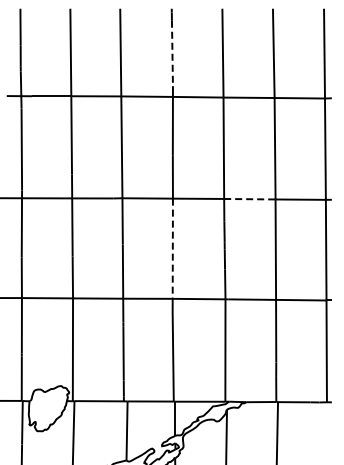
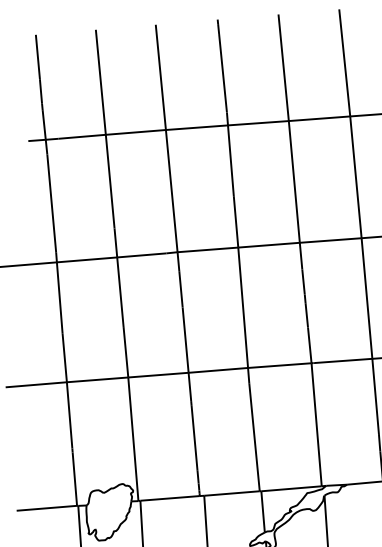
line: (172, 53) -> (223, 73), dashed -> solid
line: (249, 199) -> (330, 240), dashed -> solid
line: (172, 249) -> (242, 308), dashed -> solid

